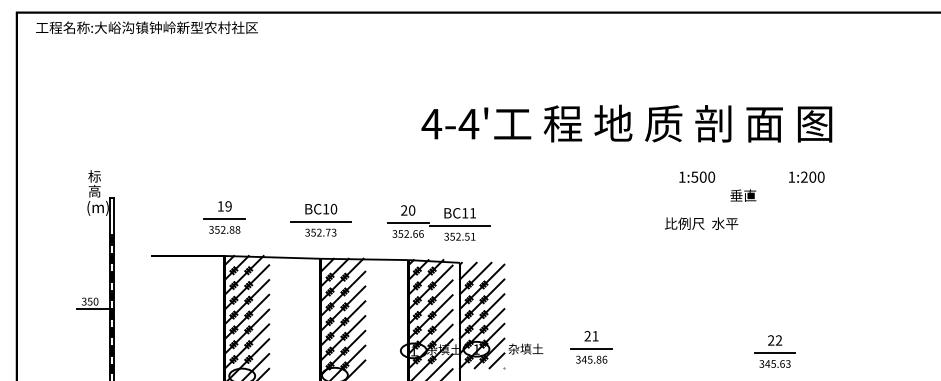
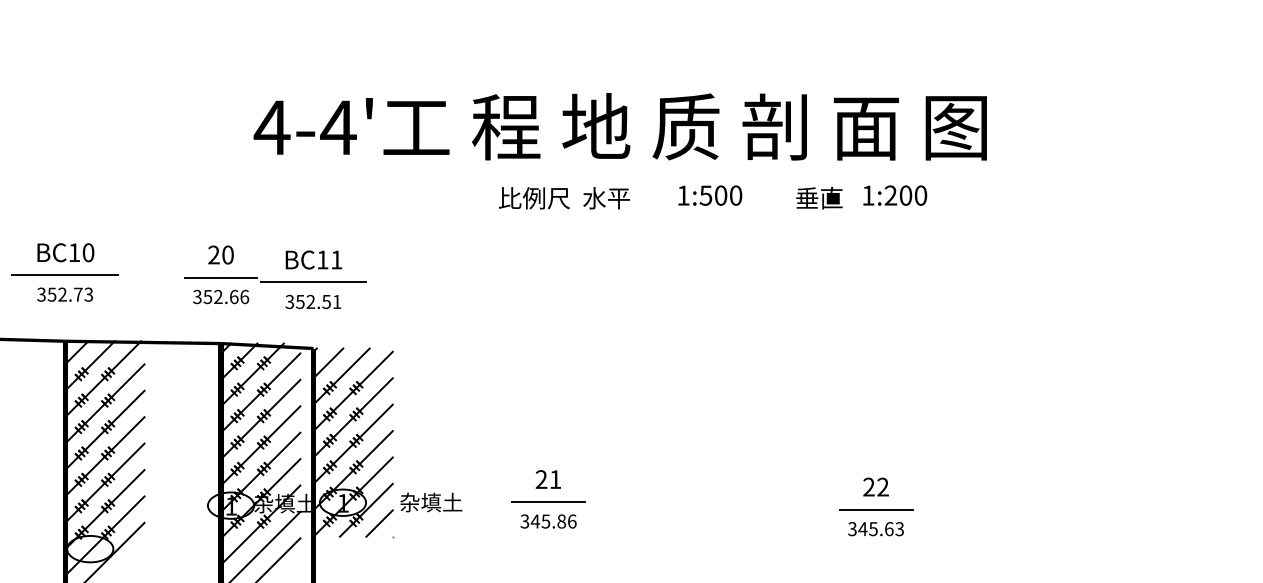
text: (626, 123) -> (619, 126), moved
text: (697, 176) -> (710, 194), moved
text: (806, 176) -> (894, 194), moved
text: (743, 195) -> (819, 197), moved
text: (701, 223) -> (564, 197), moved

